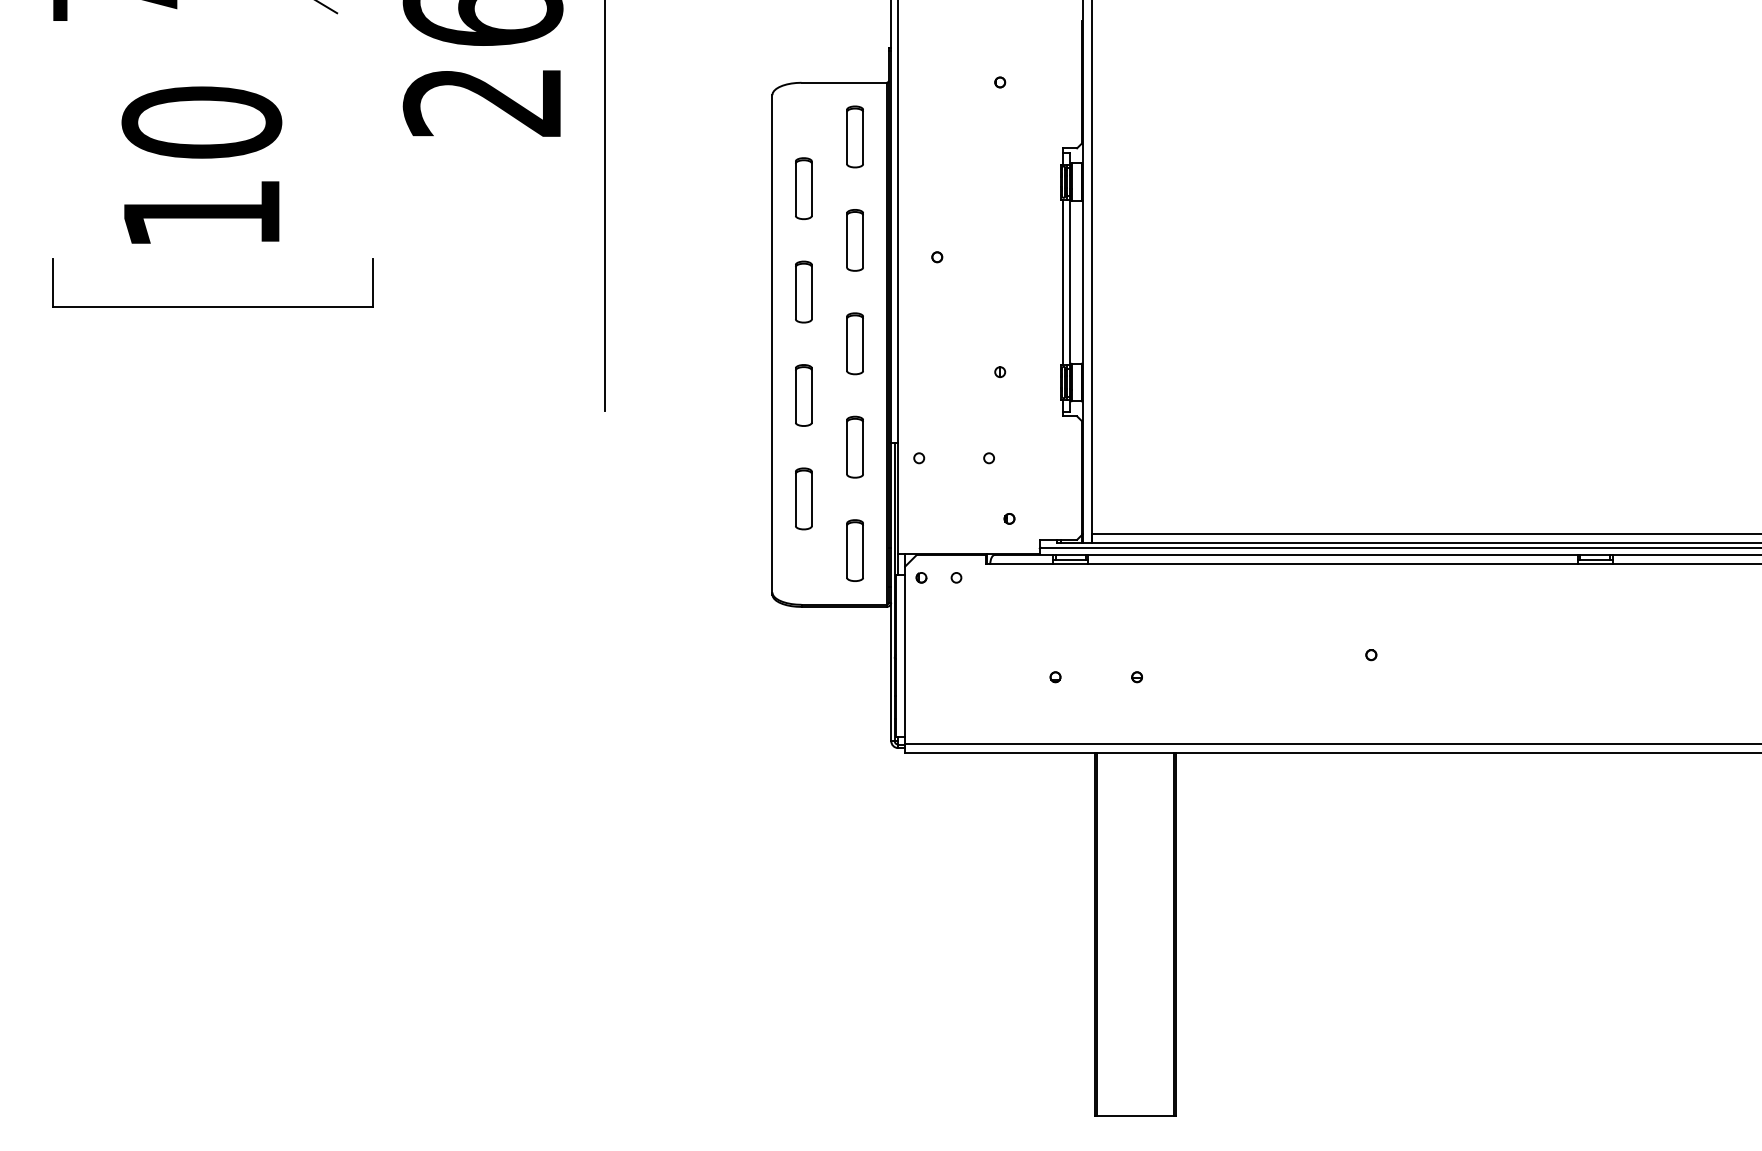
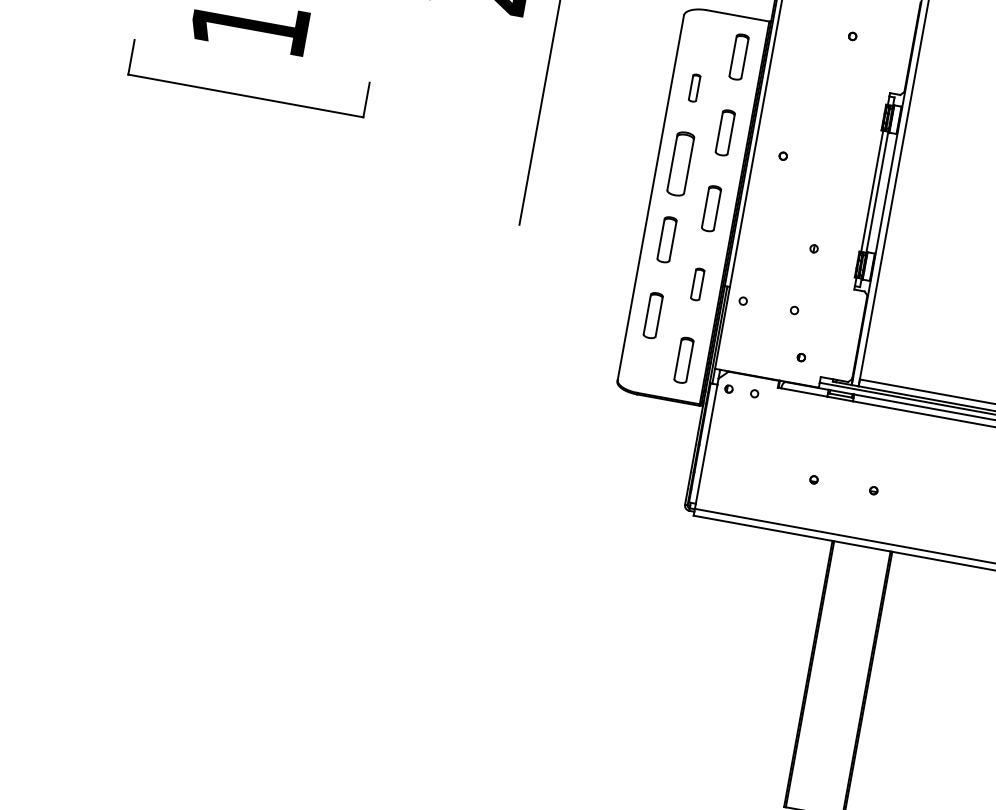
part: (803, 188) -> (694, 87), size x0.6
part: (803, 291) -> (680, 163), size x1.4
part: (854, 446) -> (697, 283), size x0.7

